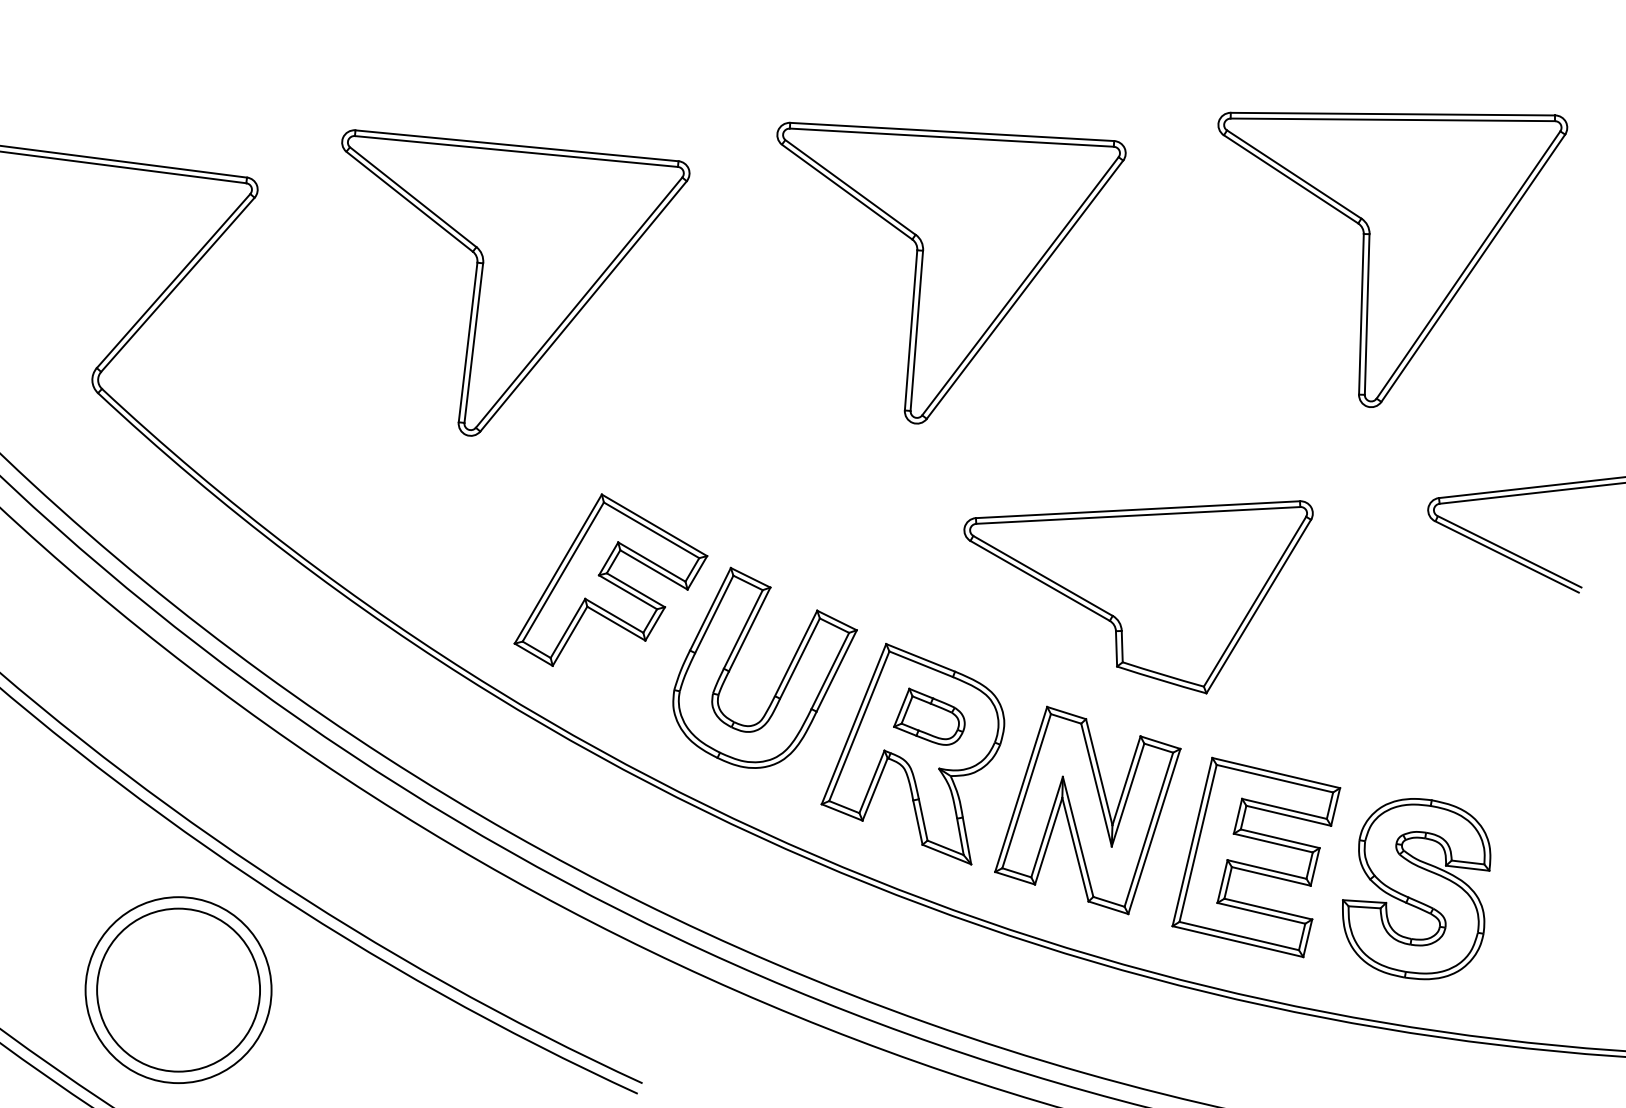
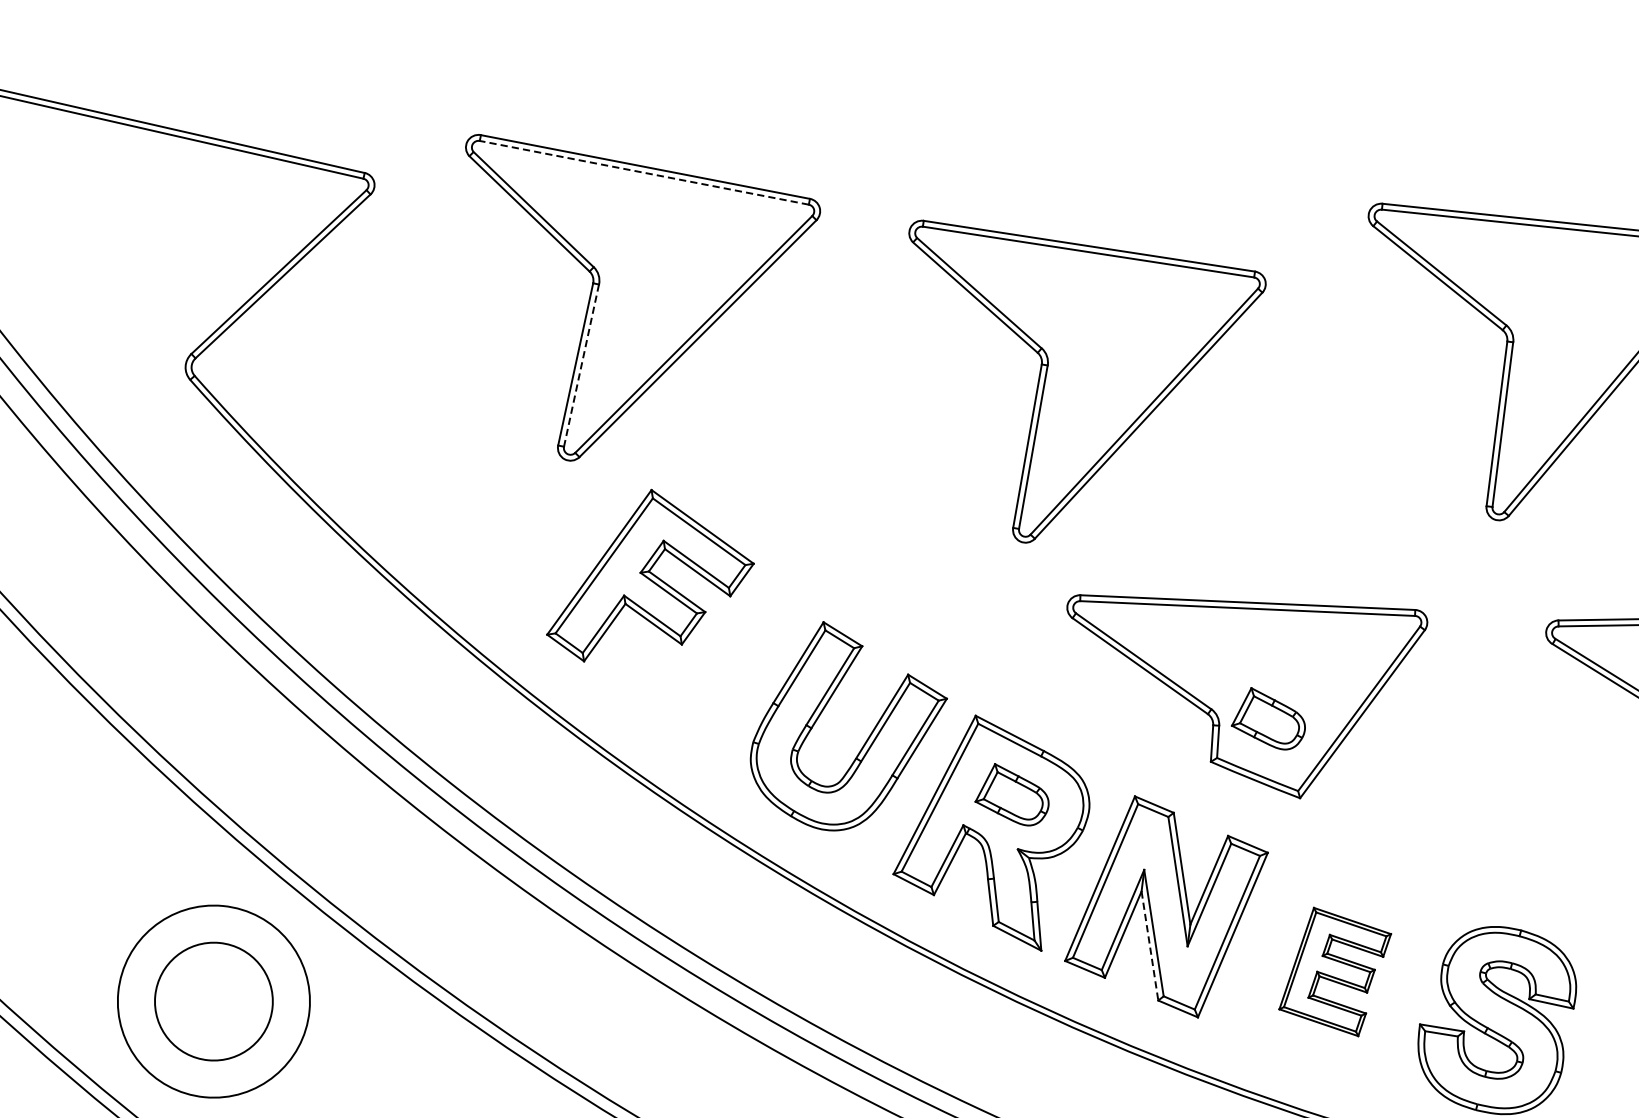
line: (515, 151) -> (643, 172), solid -> dashed
part: (951, 272) -> (1074, 390), moved
line: (473, 343) -> (581, 365), solid -> dashed
part: (610, 579) -> (652, 578), moved
part: (1169, 619) -> (1269, 718), added
line: (1075, 850) -> (1149, 946), solid -> dashed
part: (1256, 857) -> (1335, 971), size x0.6
circle: (178, 989) -> (213, 1000), size x0.7

